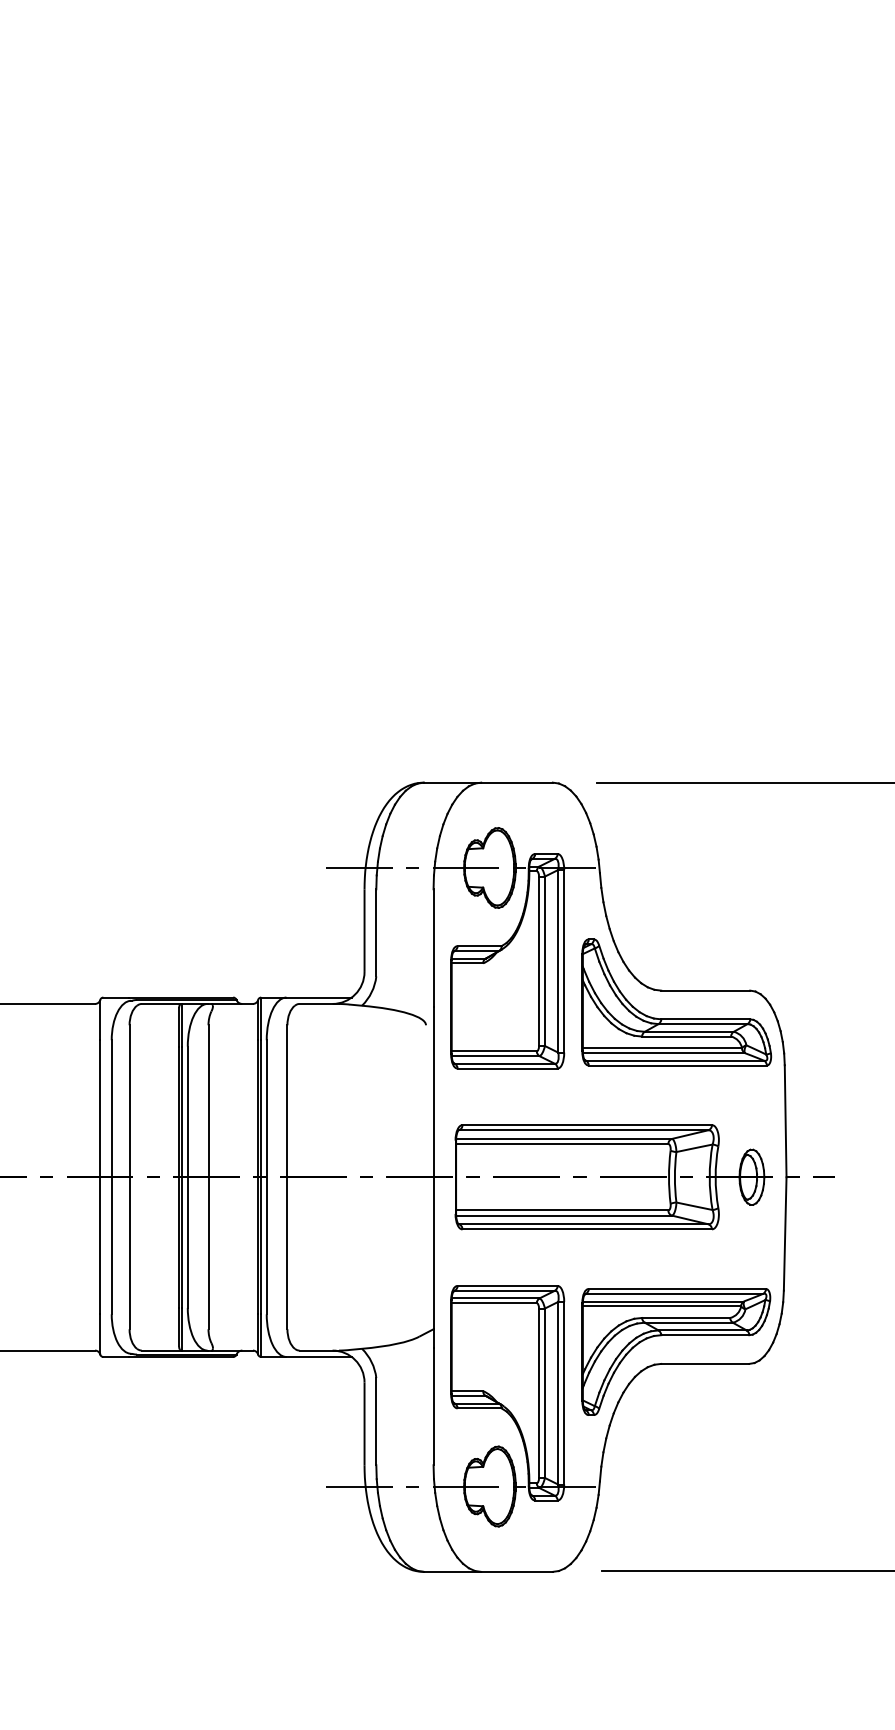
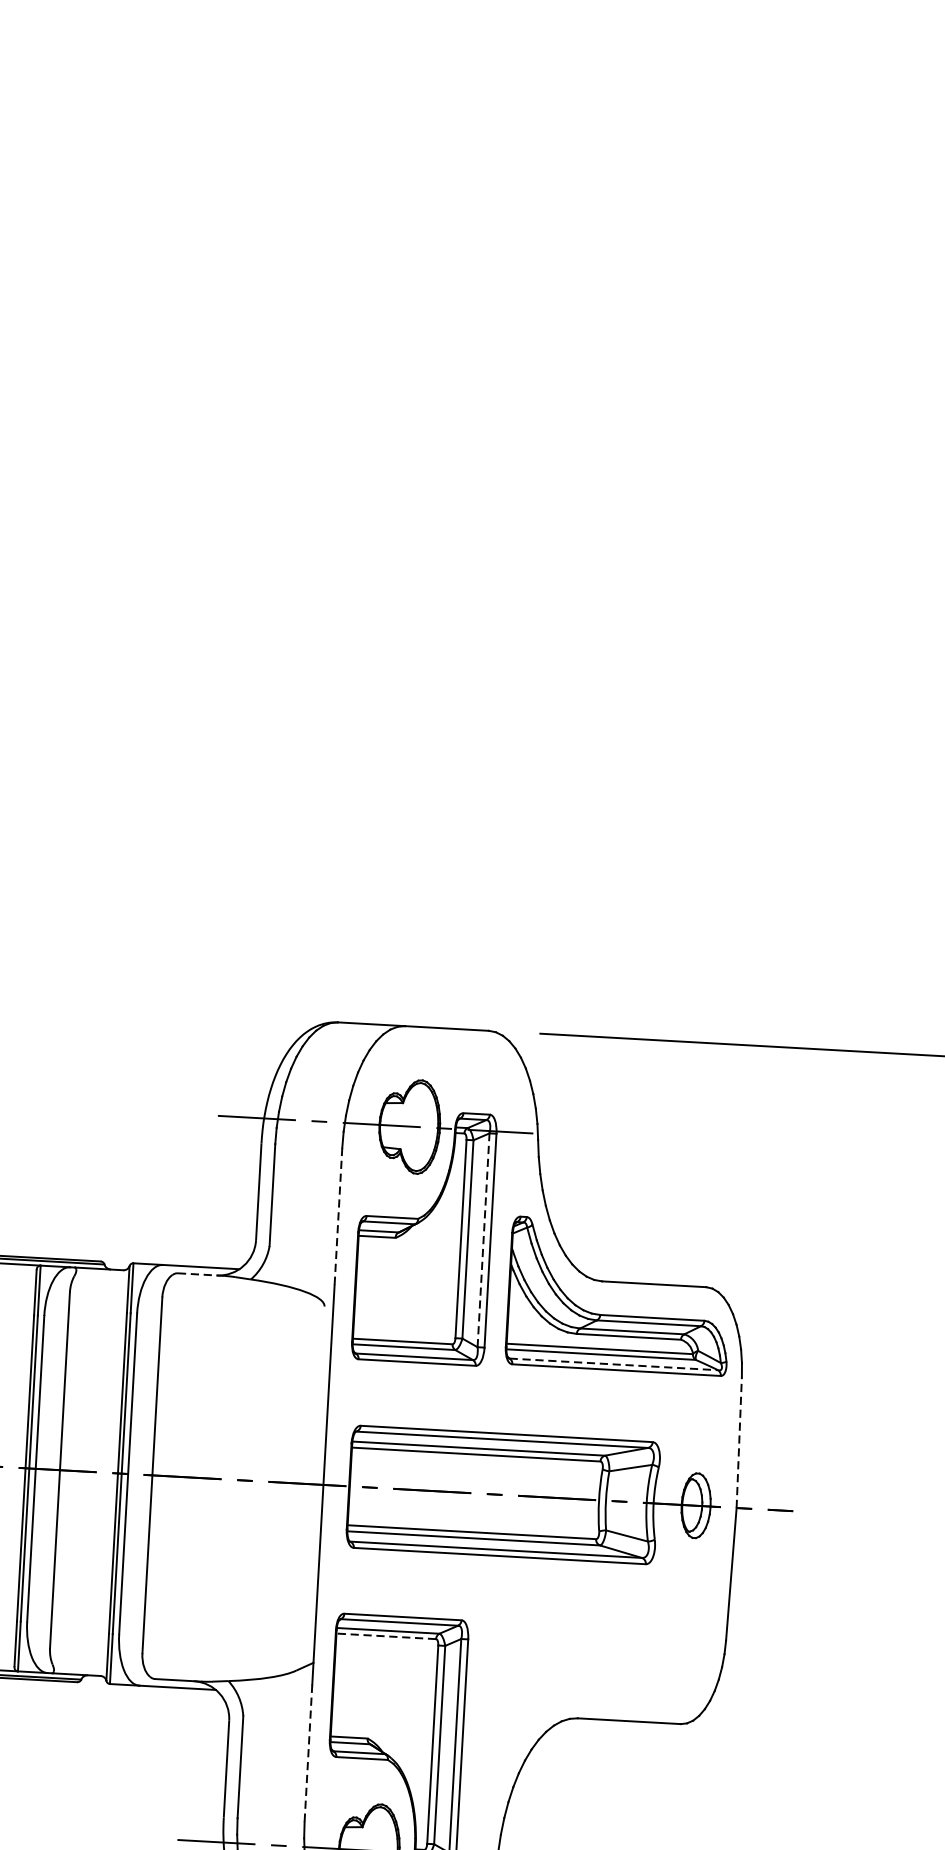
line: (433, 947) -> (338, 1215), solid -> dashed
line: (558, 960) -> (483, 1239), solid -> dashed
line: (319, 1003) -> (201, 1274), solid -> dashed
line: (675, 1060) -> (614, 1364), solid -> dashed
line: (785, 1120) -> (739, 1441), solid -> dashed
line: (494, 1303) -> (386, 1636), solid -> dashed
part: (676, 1335) -> (597, 1686), removed
line: (433, 1406) -> (308, 1753), solid -> dashed

